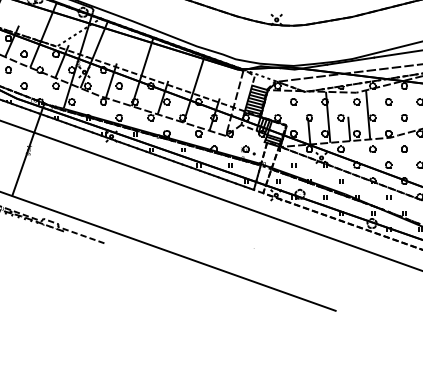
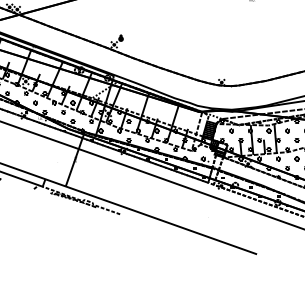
hatch: (342, 180) -> (260, 177), removed

